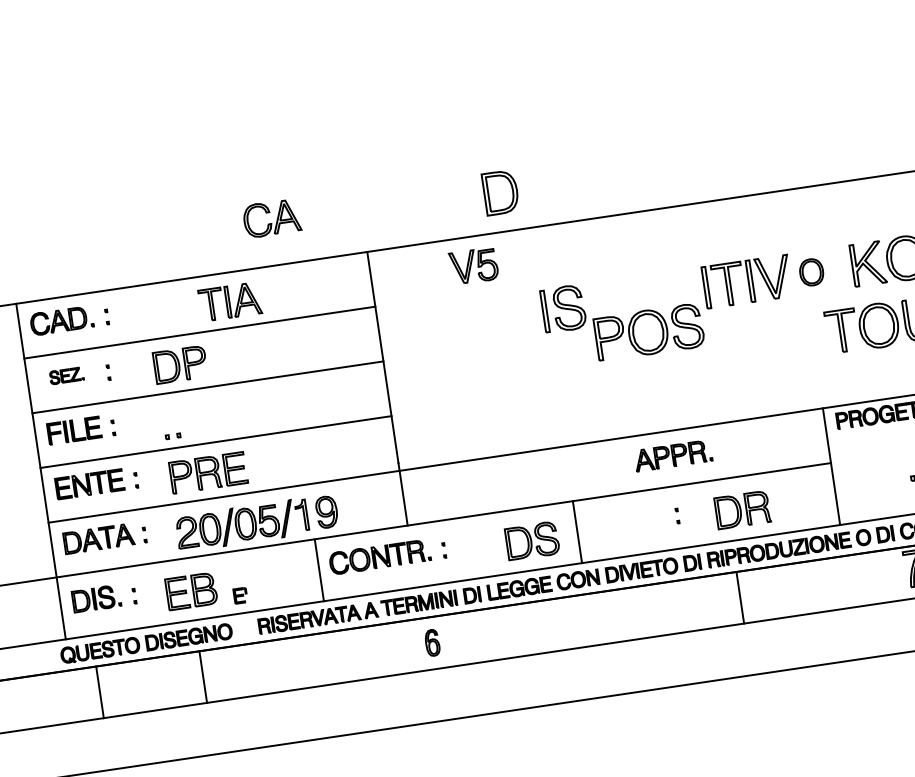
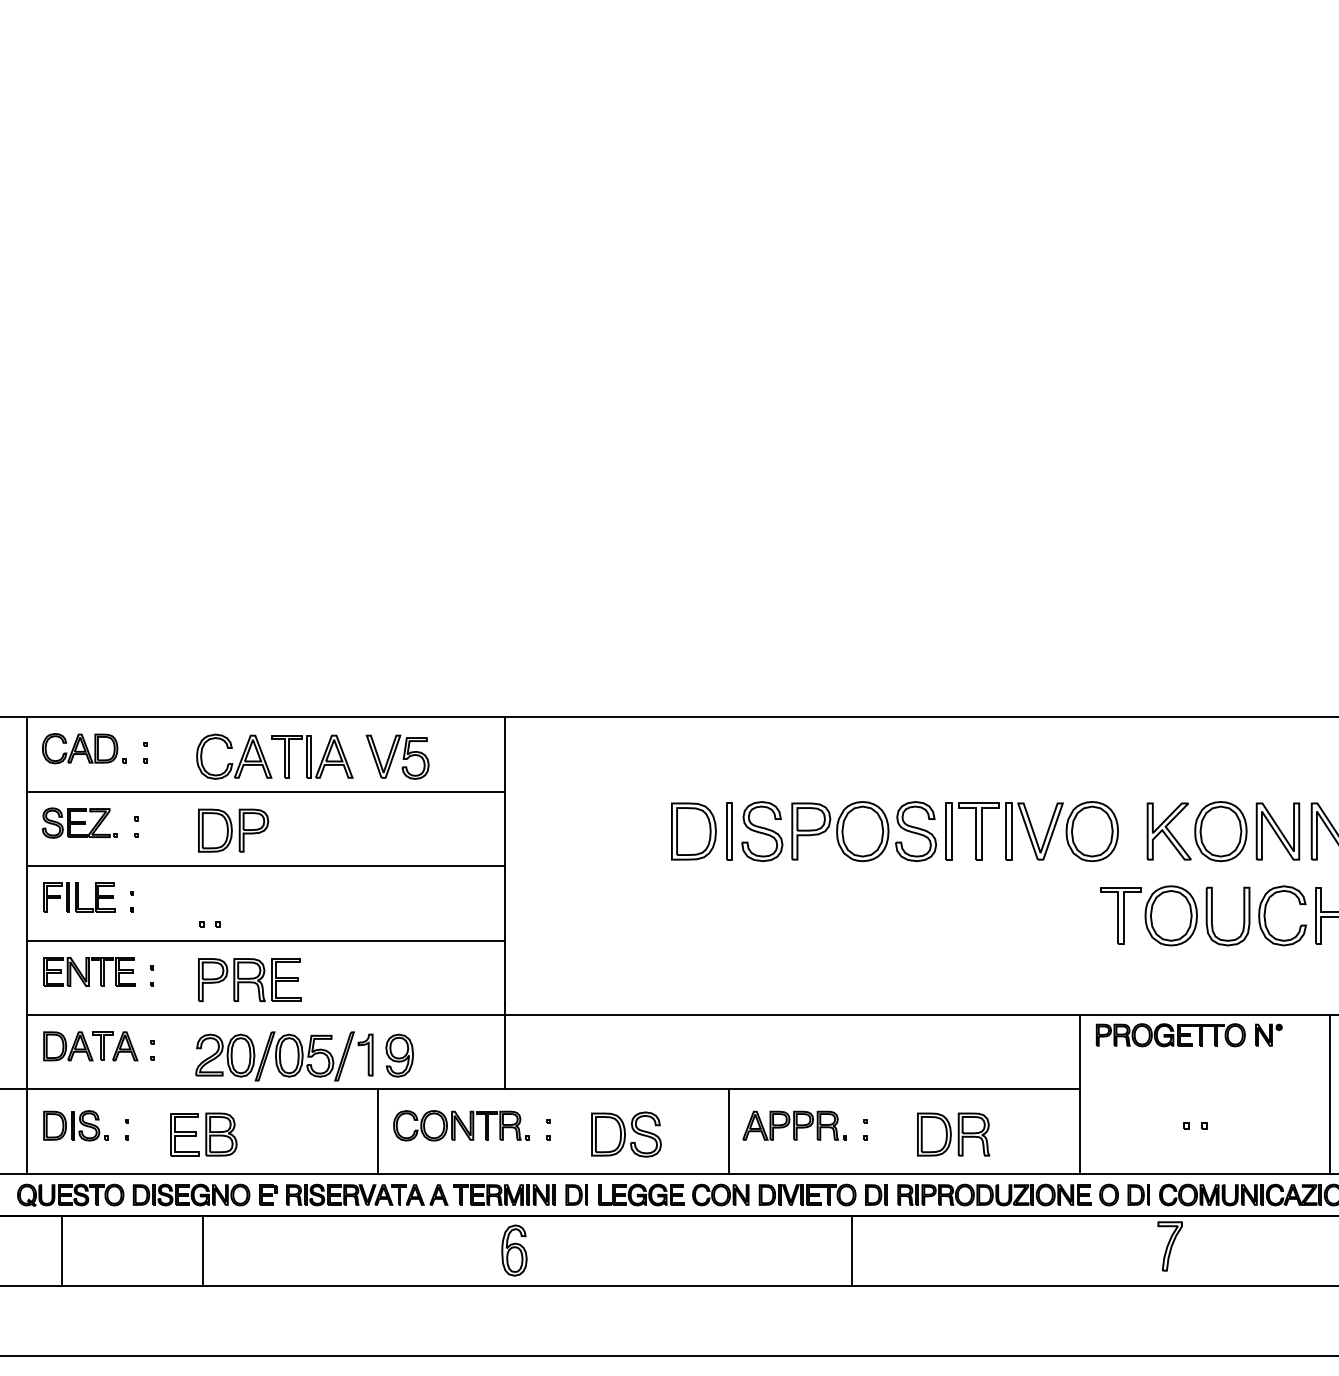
part: (500, 192) -> (693, 831), moved
part: (276, 219) -> (240, 759), moved
part: (473, 265) -> (397, 756), moved
part: (811, 272) -> (1091, 831), size x1.67
part: (649, 332) -> (864, 831), moved
part: (66, 375) -> (79, 822), size x1.67
part: (672, 455) -> (794, 1125), moved
part: (532, 541) -> (626, 1134), moved
part: (240, 595) -> (268, 1194), moved
line: (740, 597) -> (852, 1250), moved
part: (432, 642) -> (514, 1250), size x1.43

